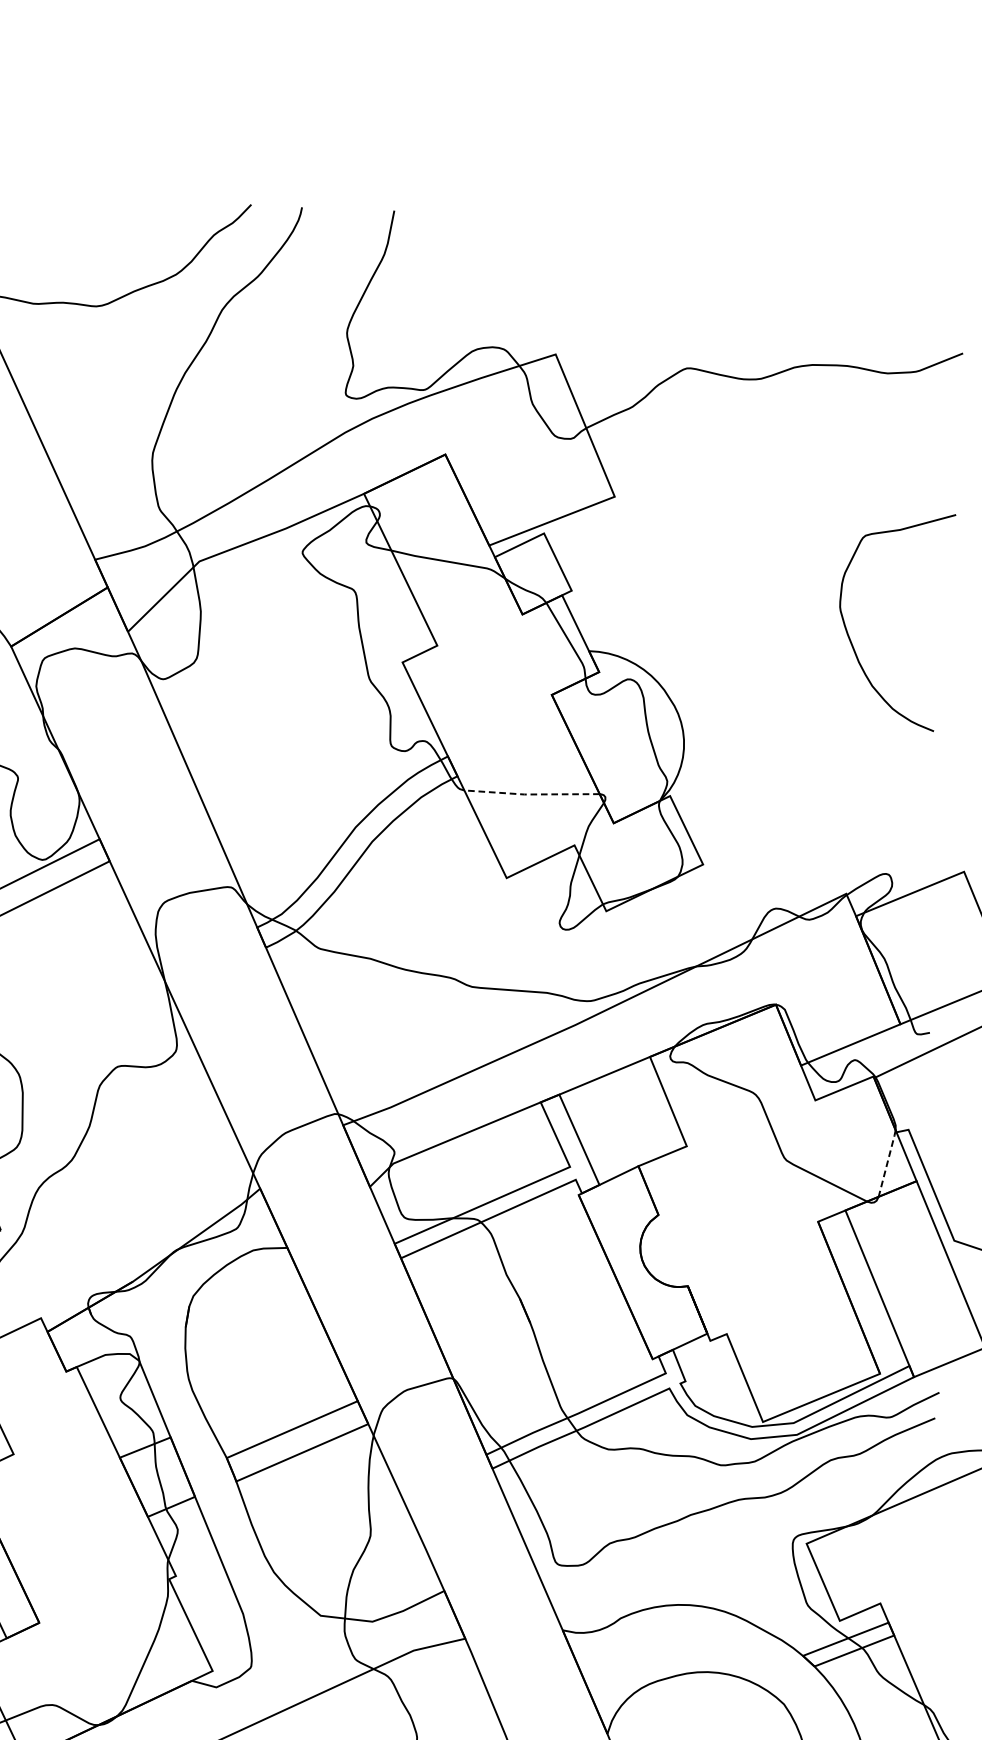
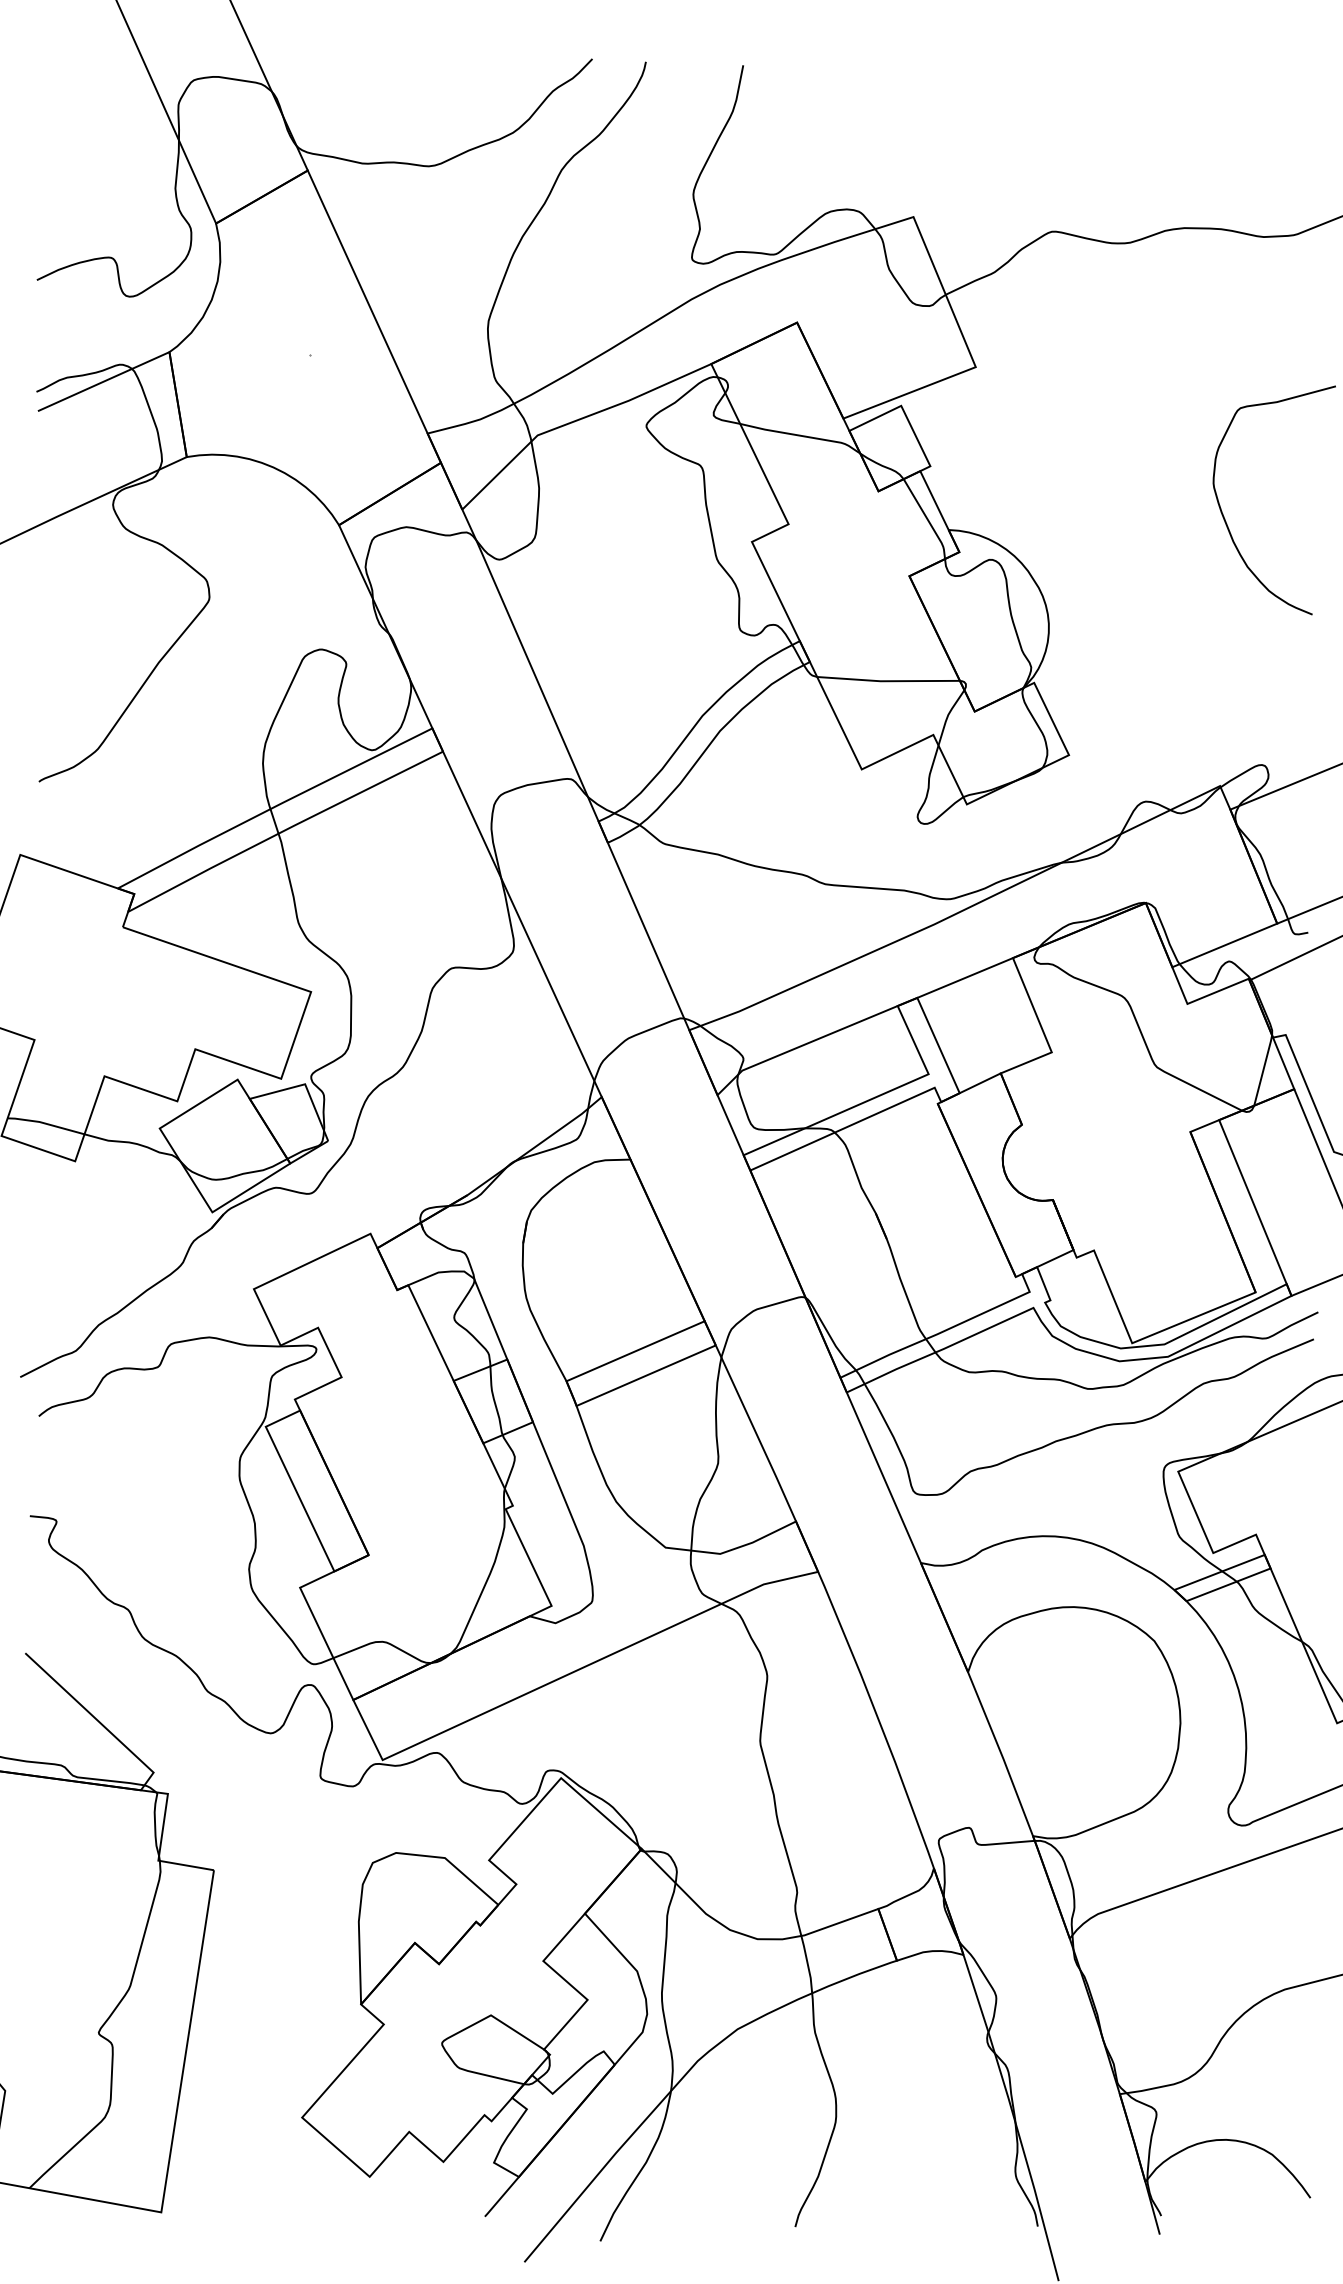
line: (531, 794) -> (887, 681), dashed -> solid
line: (887, 1163) -> (1263, 1070), dashed -> solid

